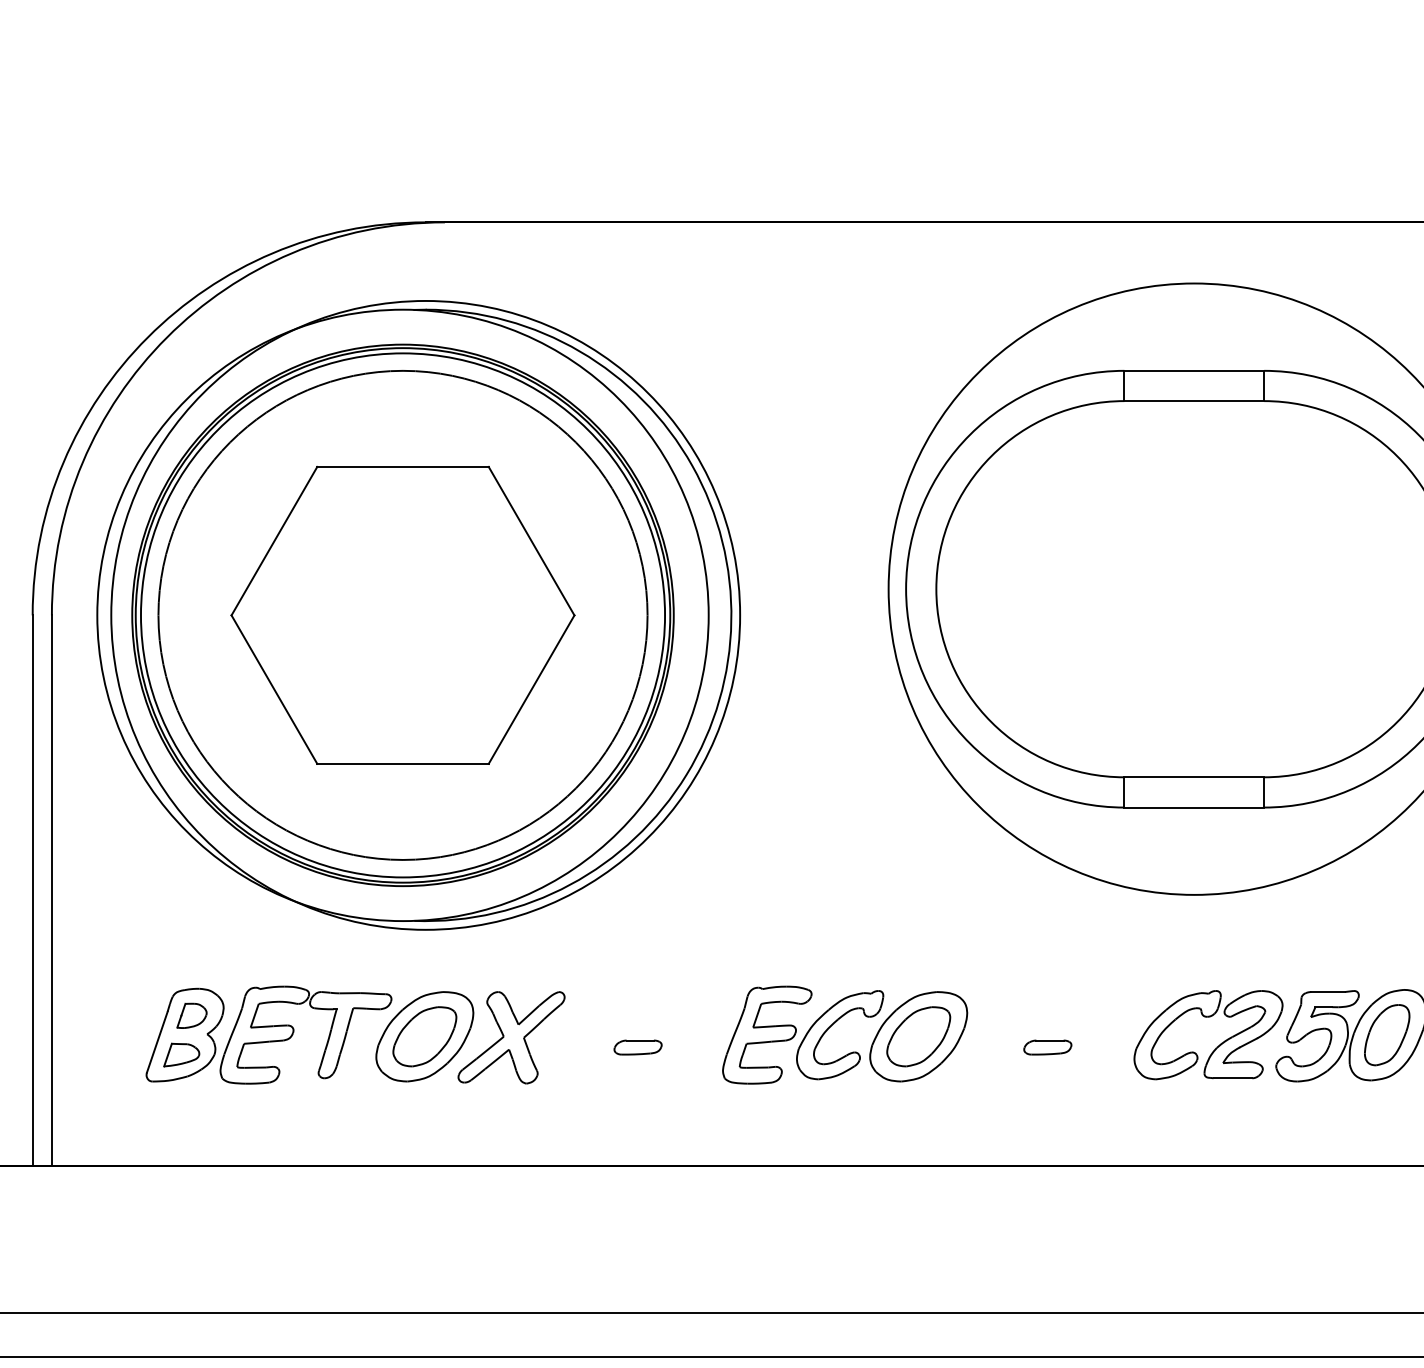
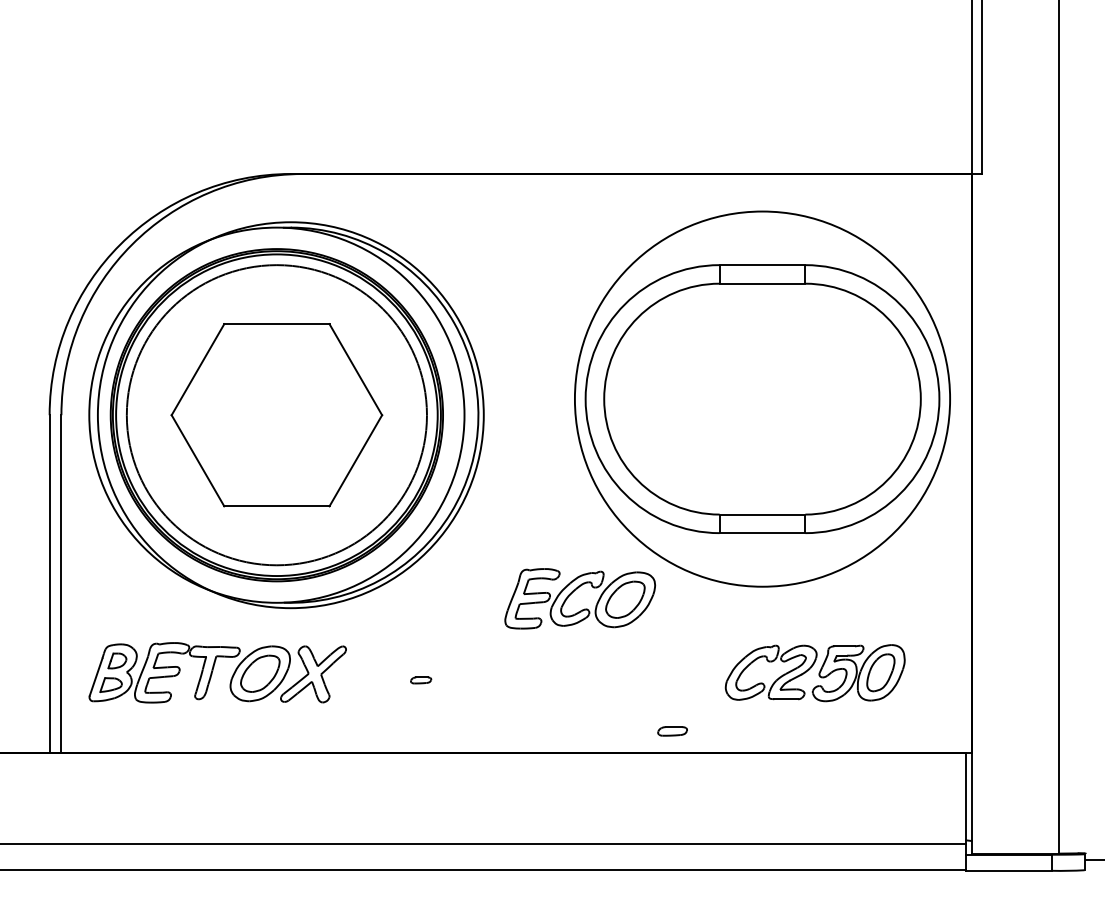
part: (835, 1023) -> (574, 591), moved
part: (355, 1034) -> (217, 672), moved
part: (636, 1047) -> (420, 680), size x0.7
part: (1047, 1047) -> (672, 731), moved

